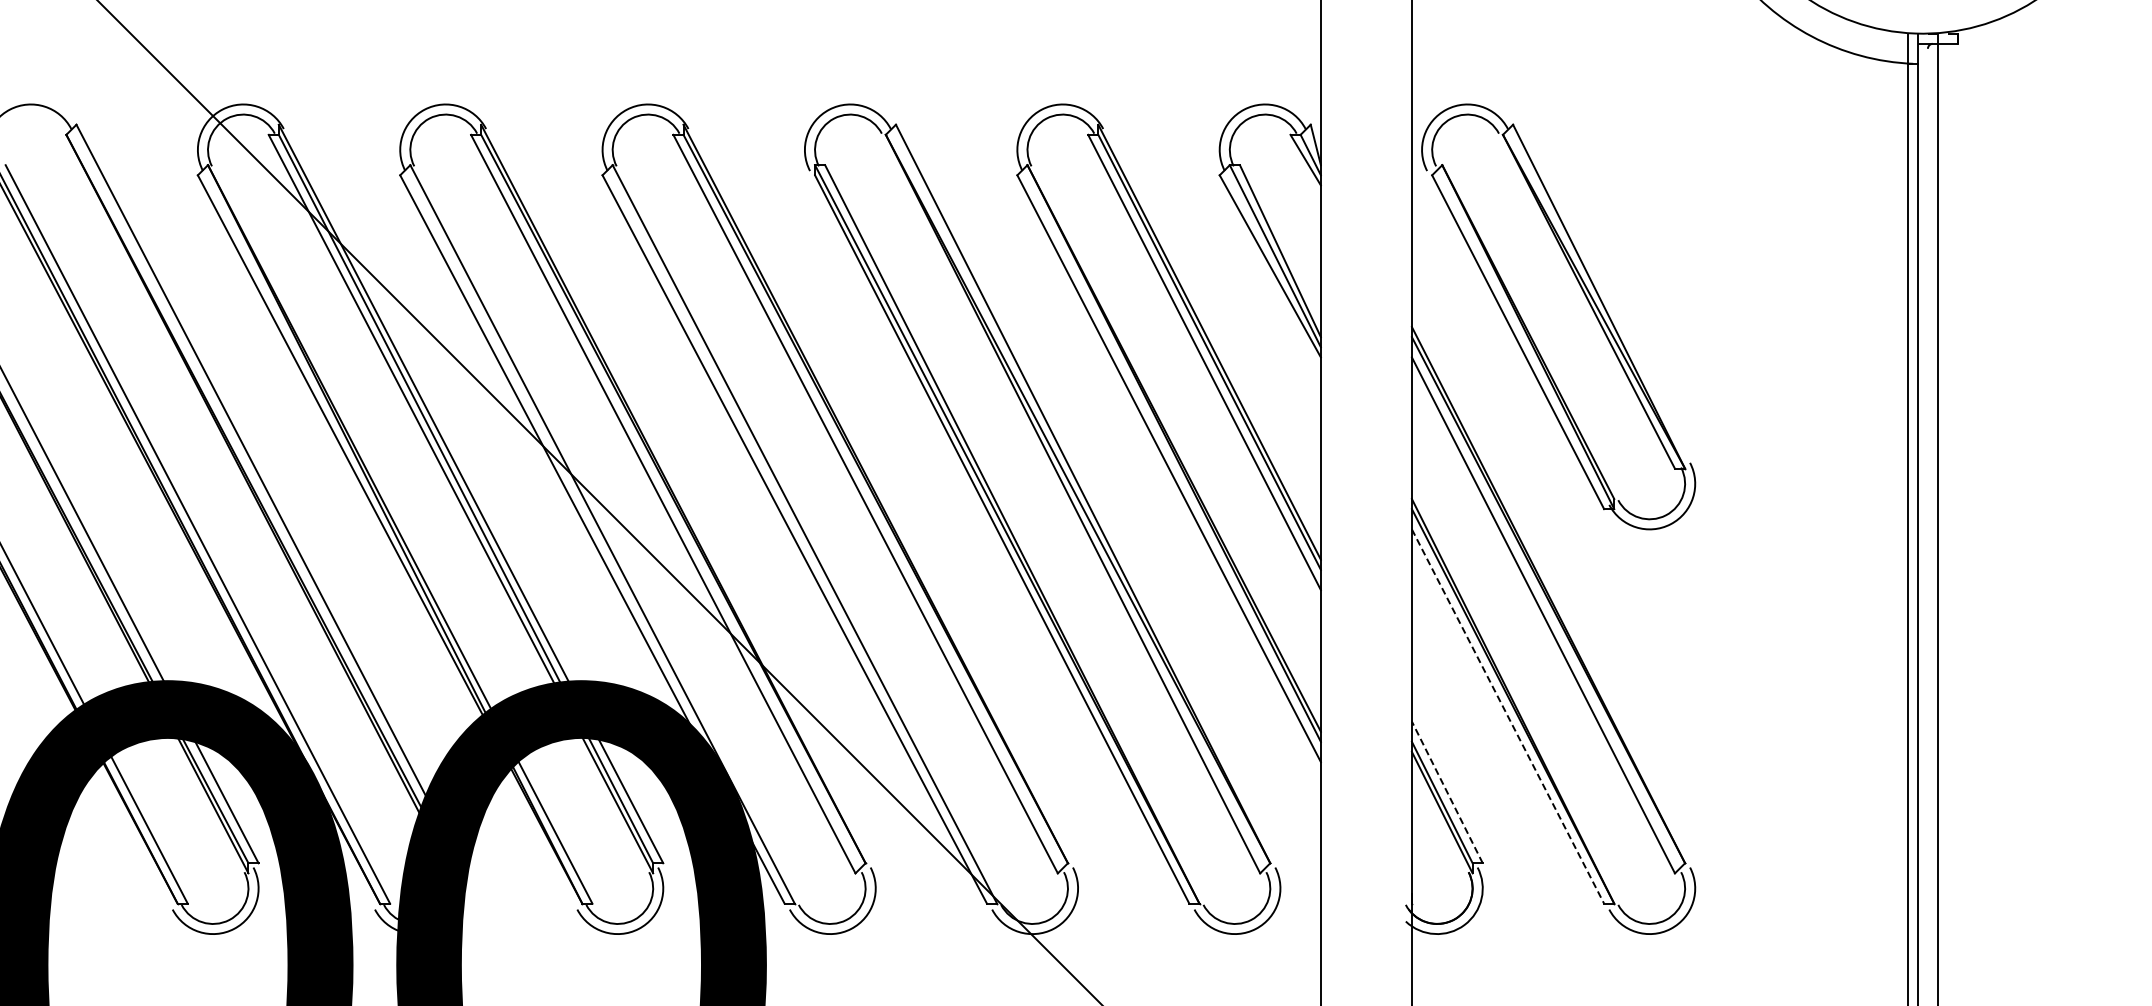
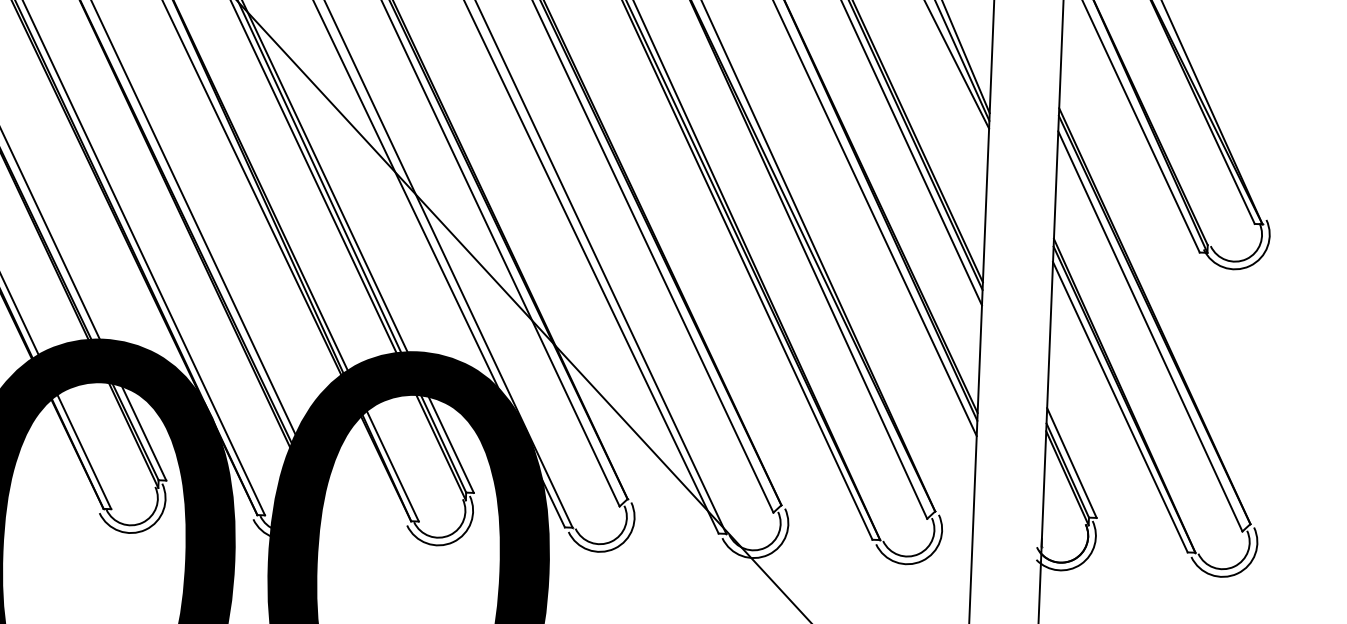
line: (1508, 717) -> (1120, 407), dashed -> solid
line: (1447, 792) -> (1072, 463), dashed -> solid

